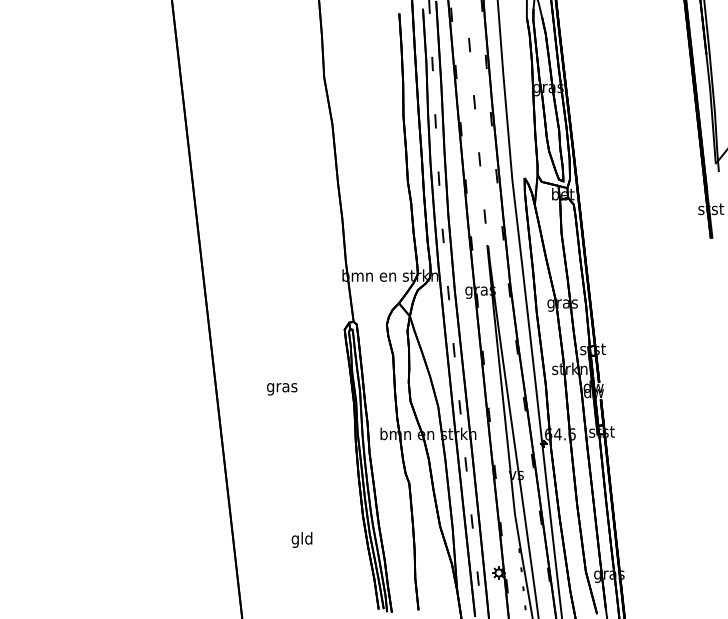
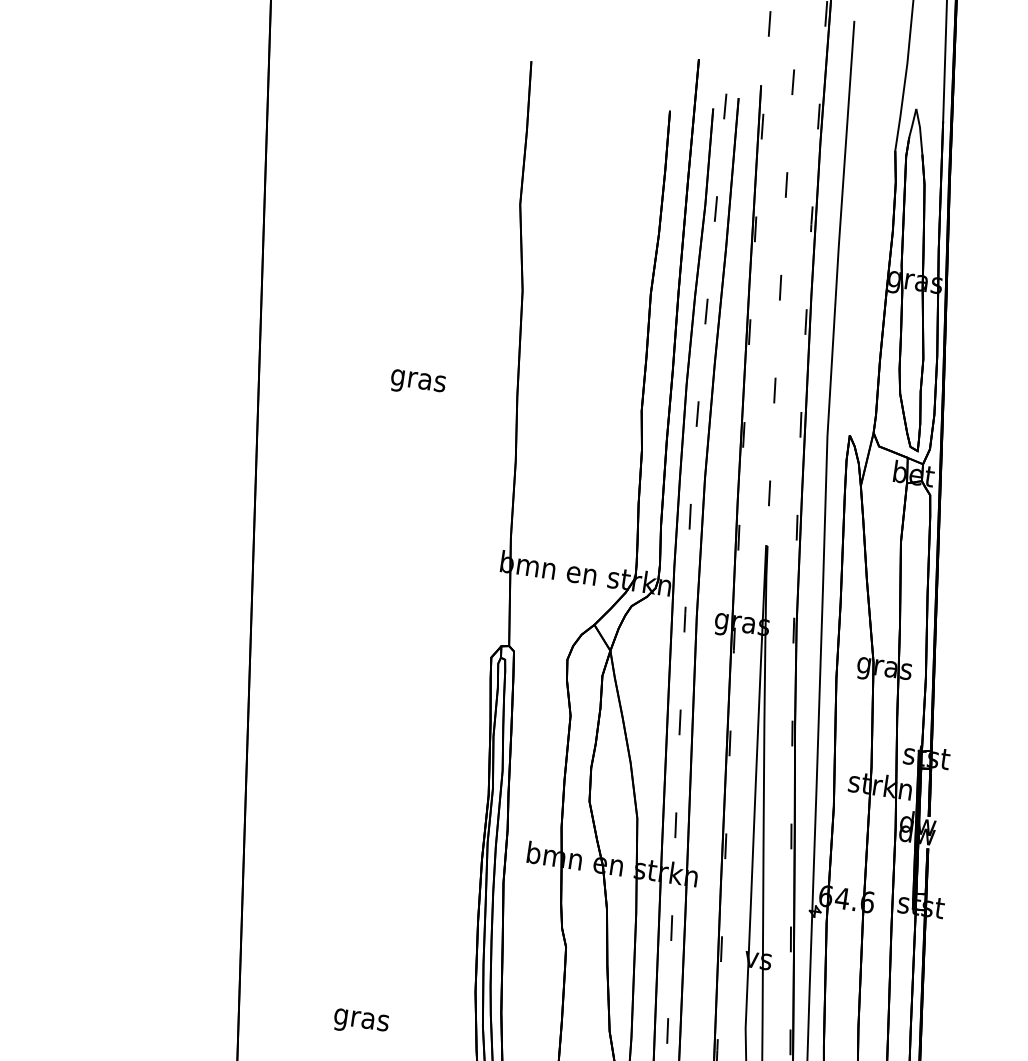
text: (282, 389) -> (418, 383), moved
text: (302, 539) -> (362, 1018), gld -> gras

